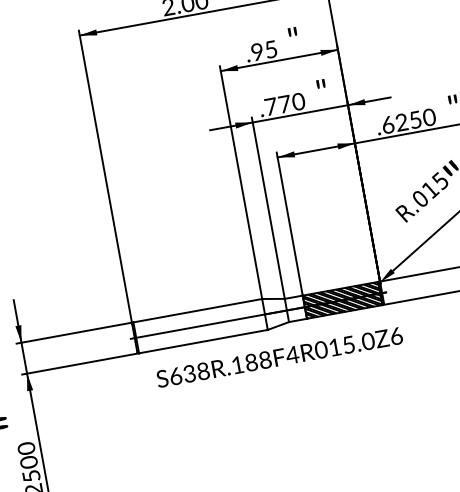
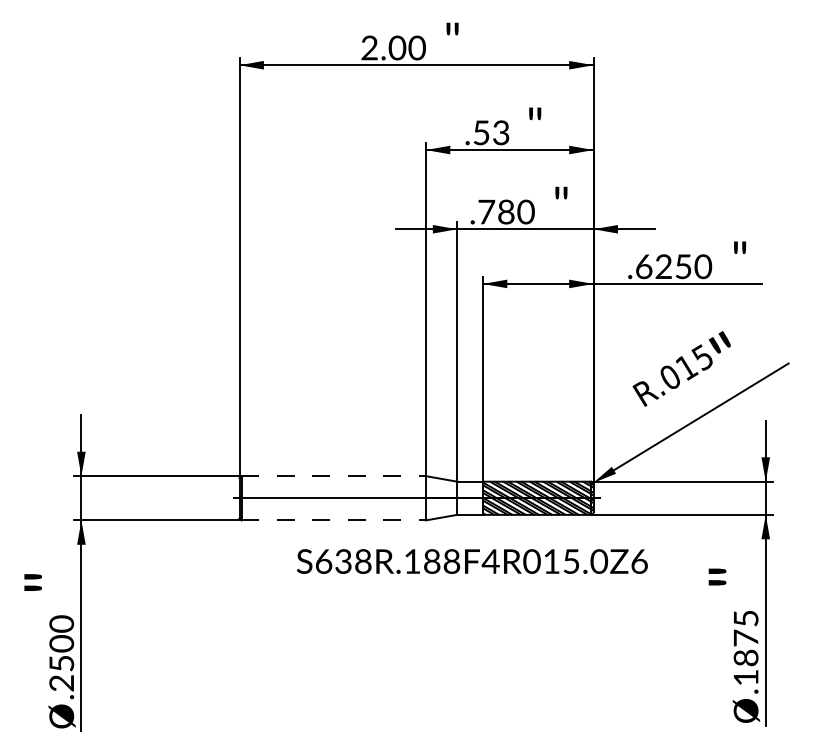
text: (264, 50) -> (491, 132), .95 -> .53
text: (284, 103) -> (506, 211), .770 -> .780
line: (198, 310) -> (334, 476), solid -> dashed
line: (203, 341) -> (334, 520), solid -> dashed
text: (279, 357) -> (471, 561), moved

